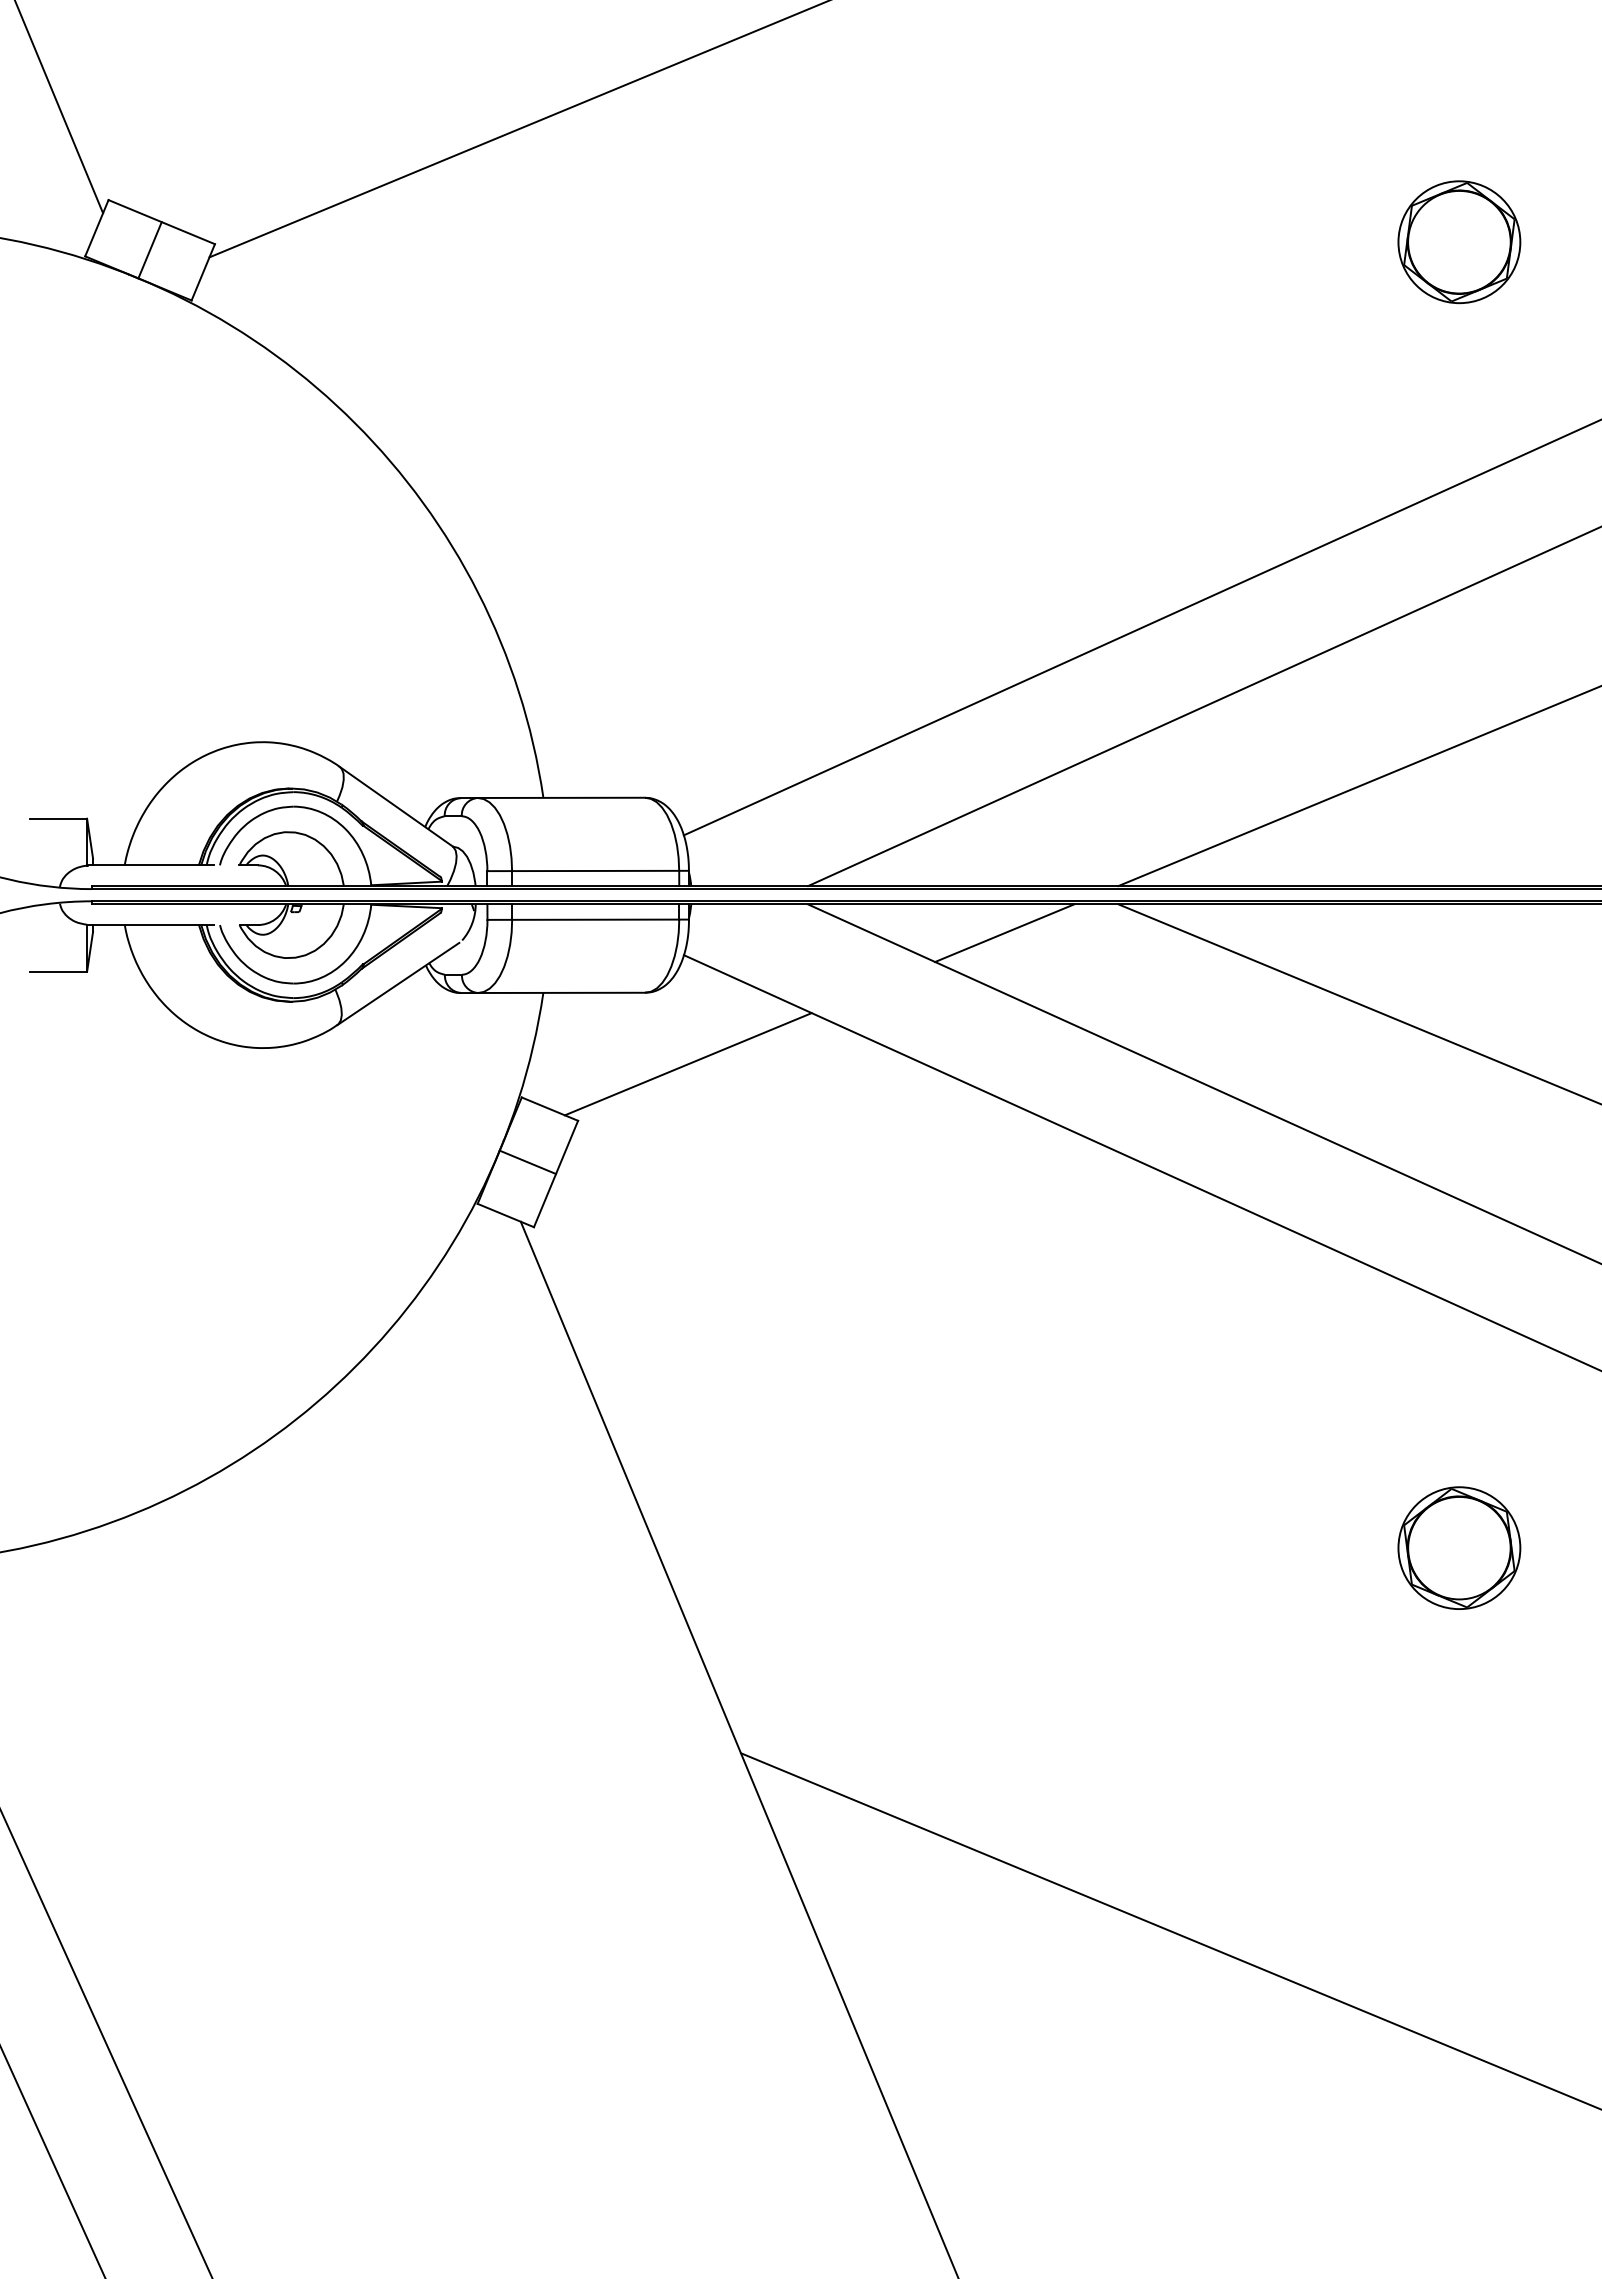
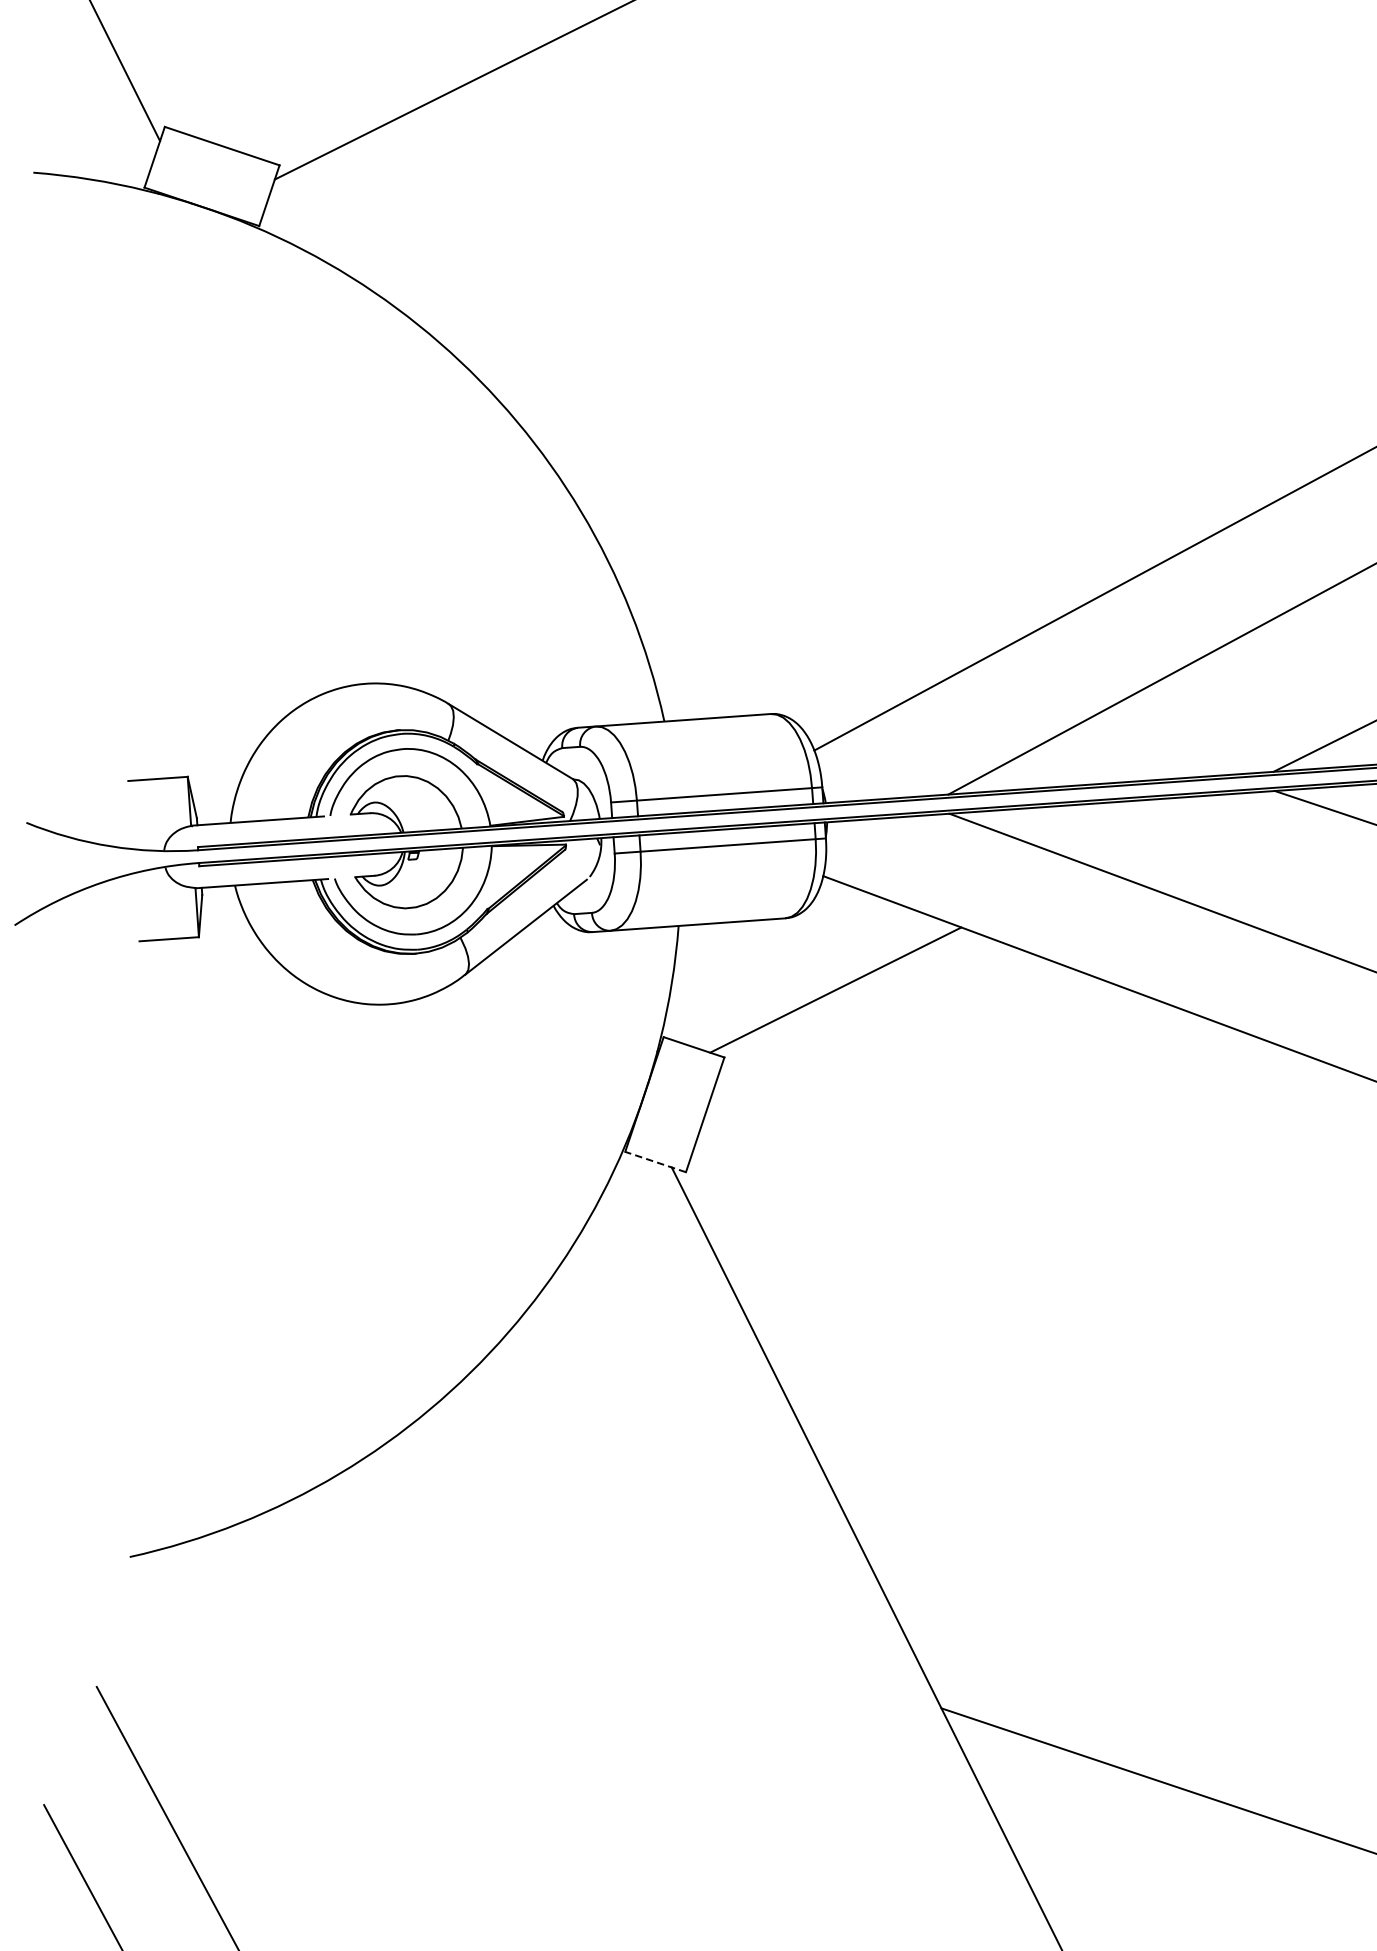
line: (149, 250) -> (211, 176), removed
line: (1004, 933) -> (1157, 829), removed
line: (527, 1162) -> (674, 1104), removed
line: (505, 1215) -> (655, 1162), solid -> dashed

